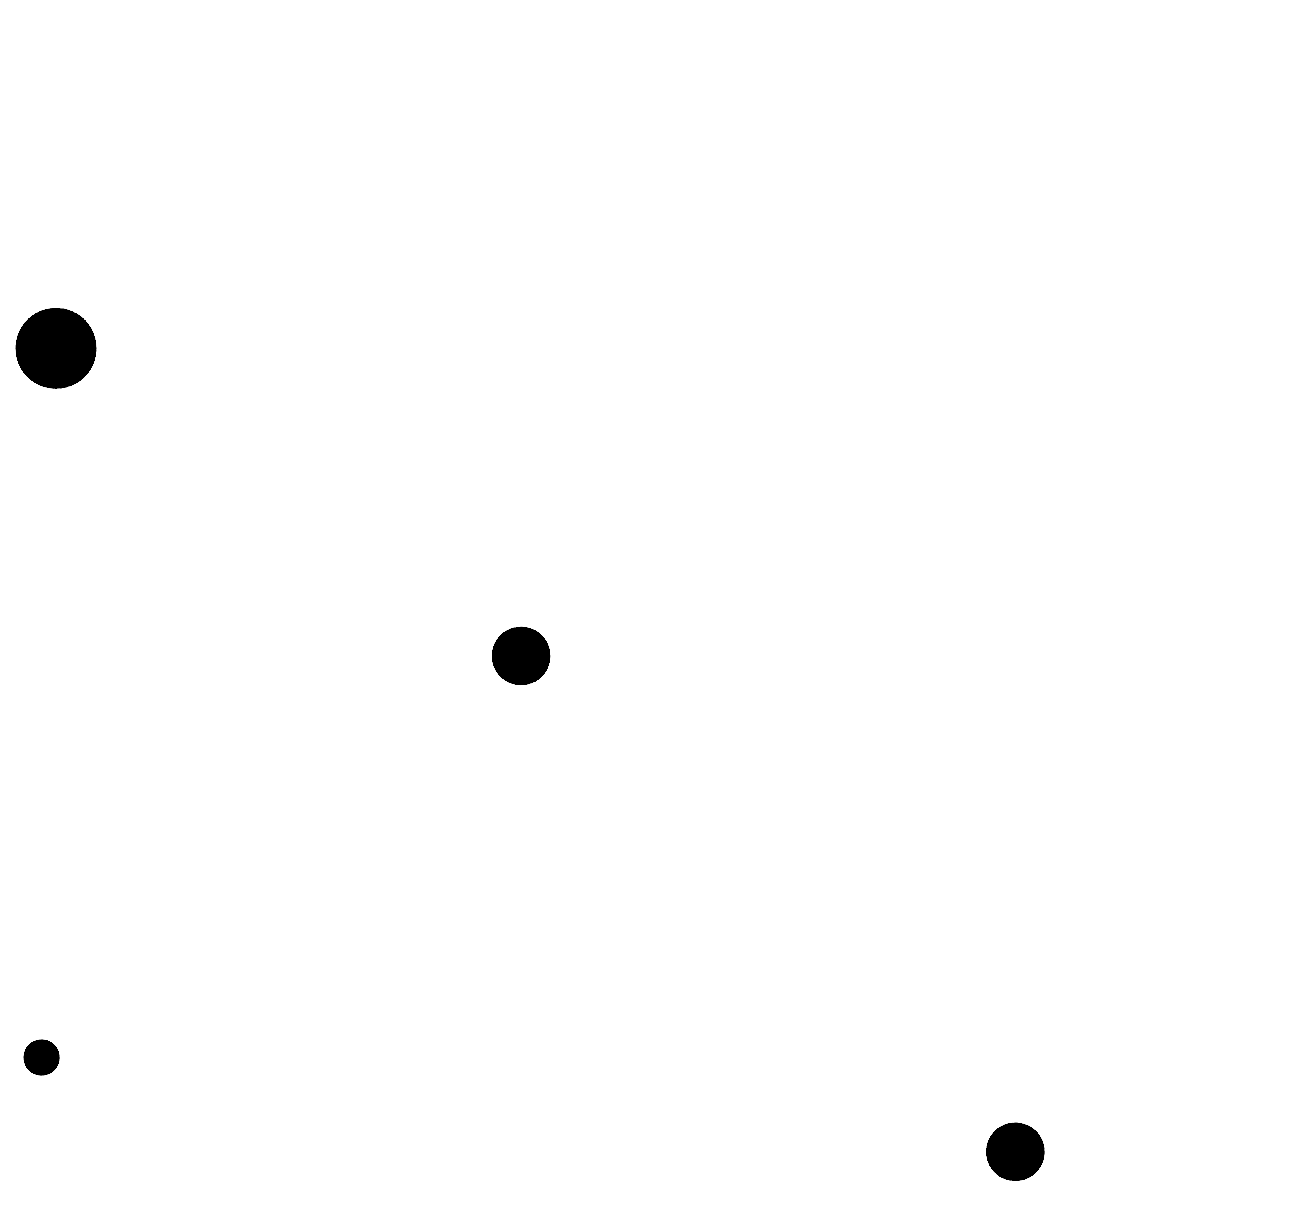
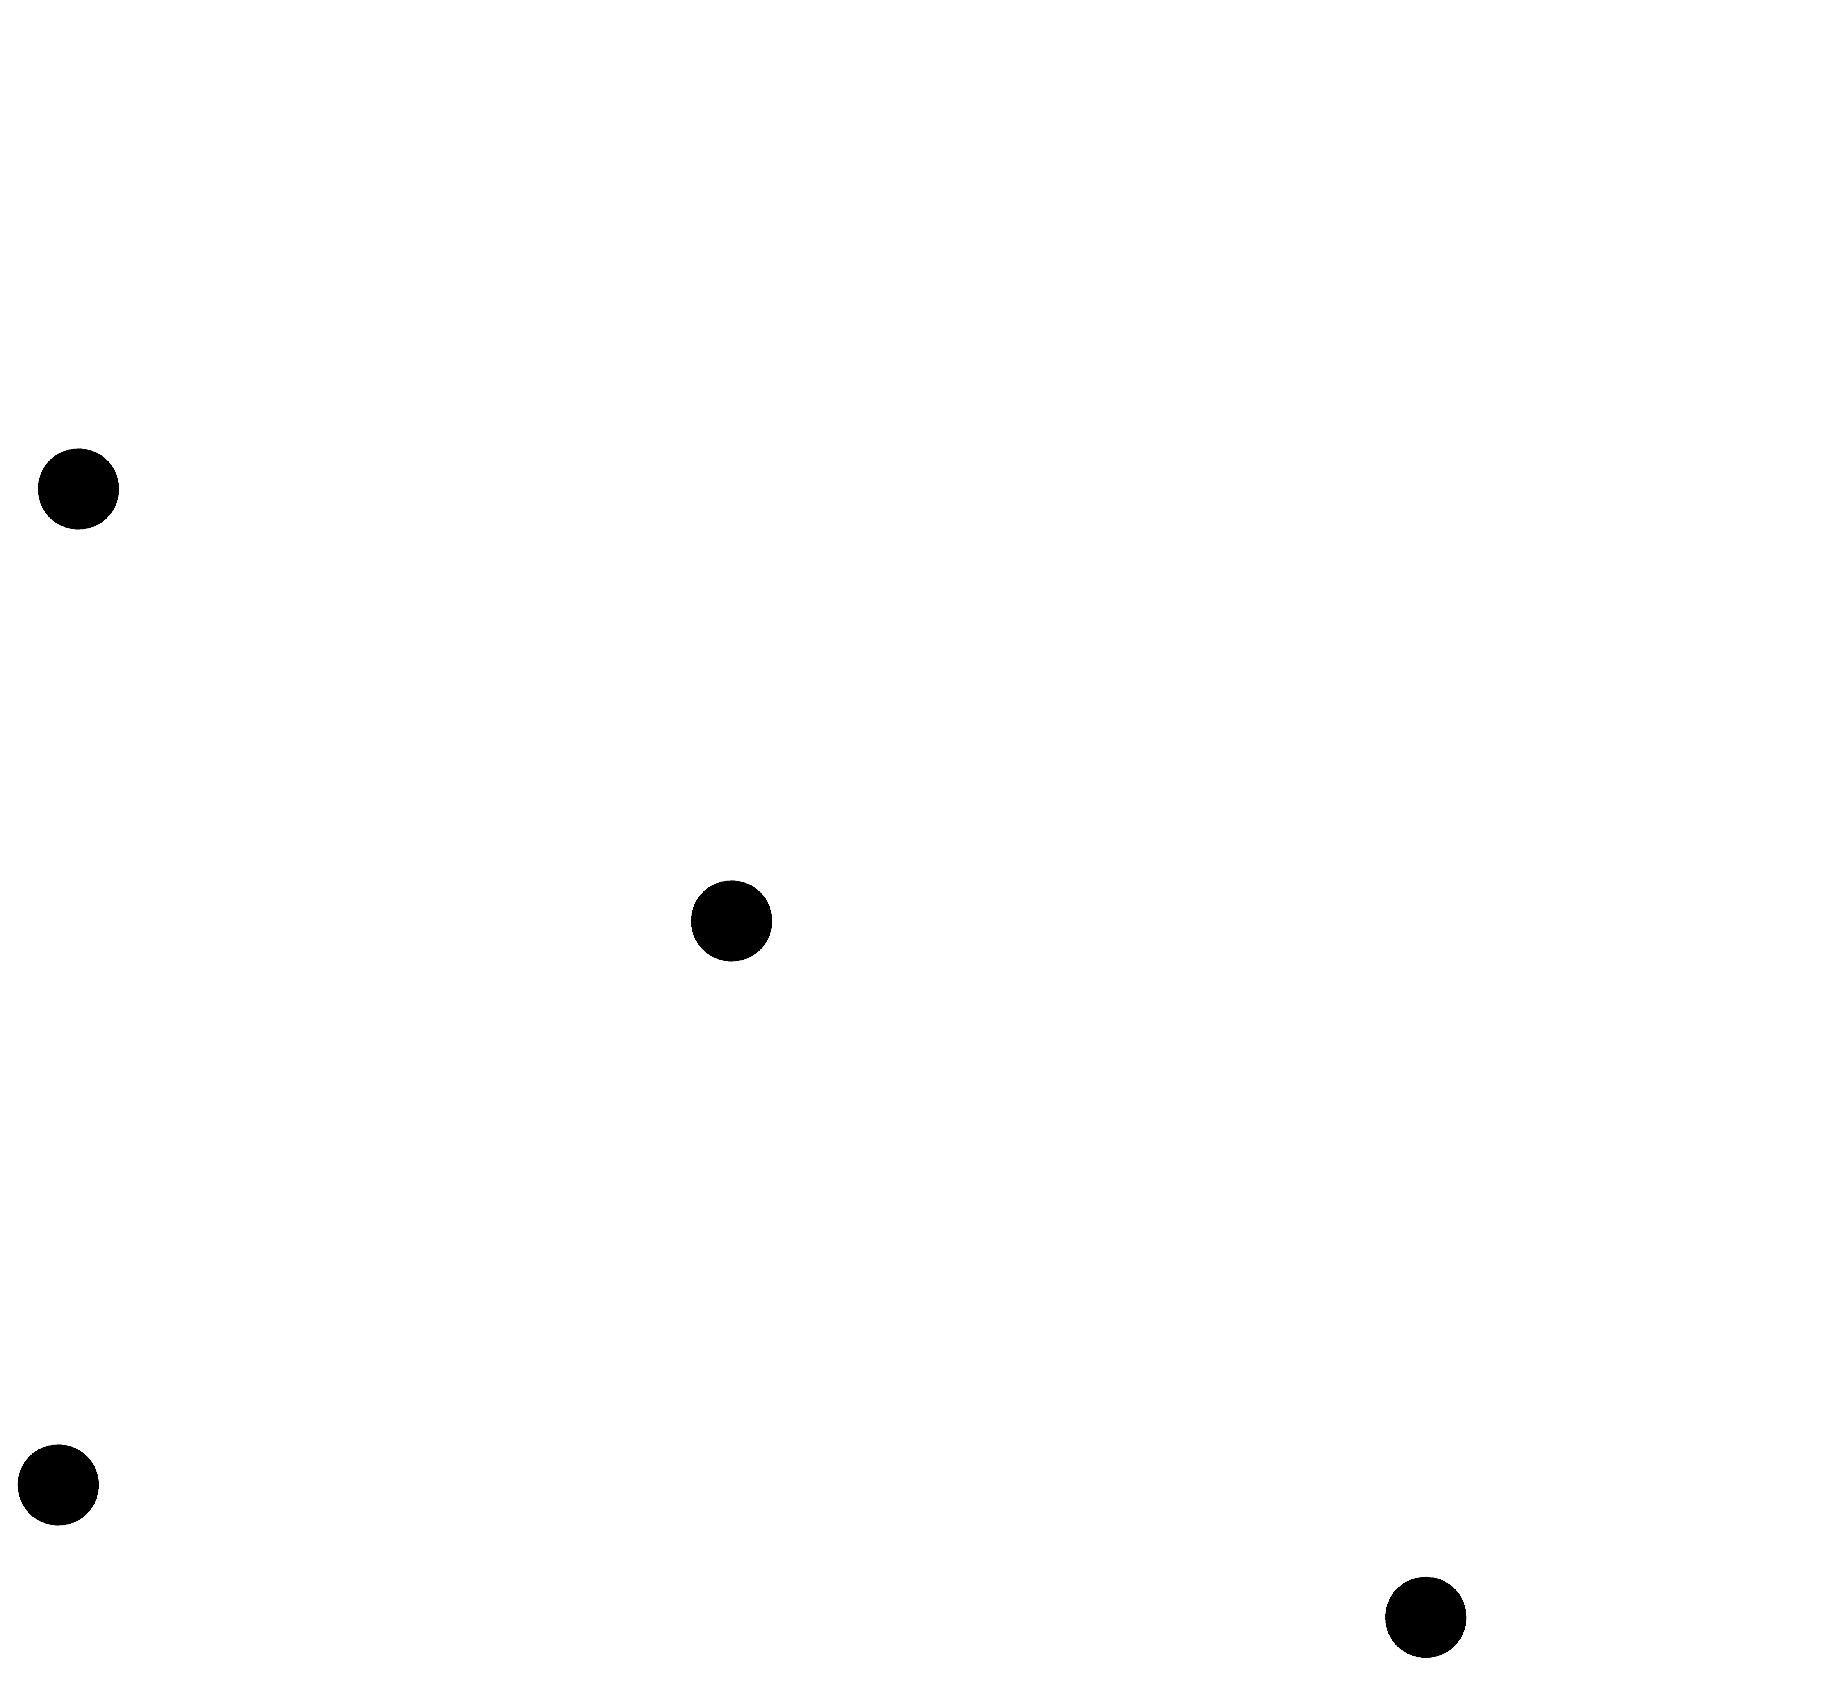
part: (55, 348) -> (77, 489), size x0.71
part: (41, 1057) -> (58, 1484), size x1.67

